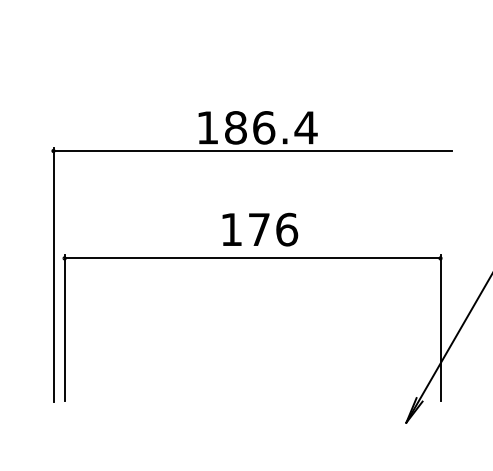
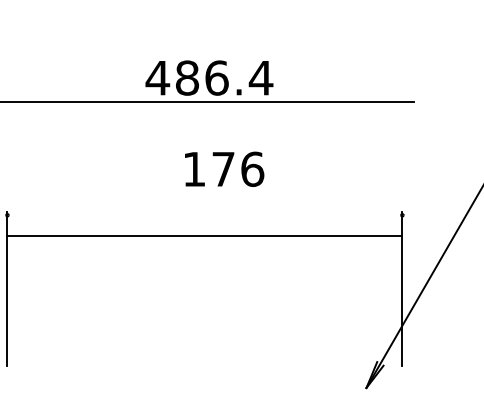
text: (207, 127) -> (157, 77), 186.4 -> 486.4
text: (260, 229) -> (224, 169), moved
line: (252, 258) -> (204, 236), moved

